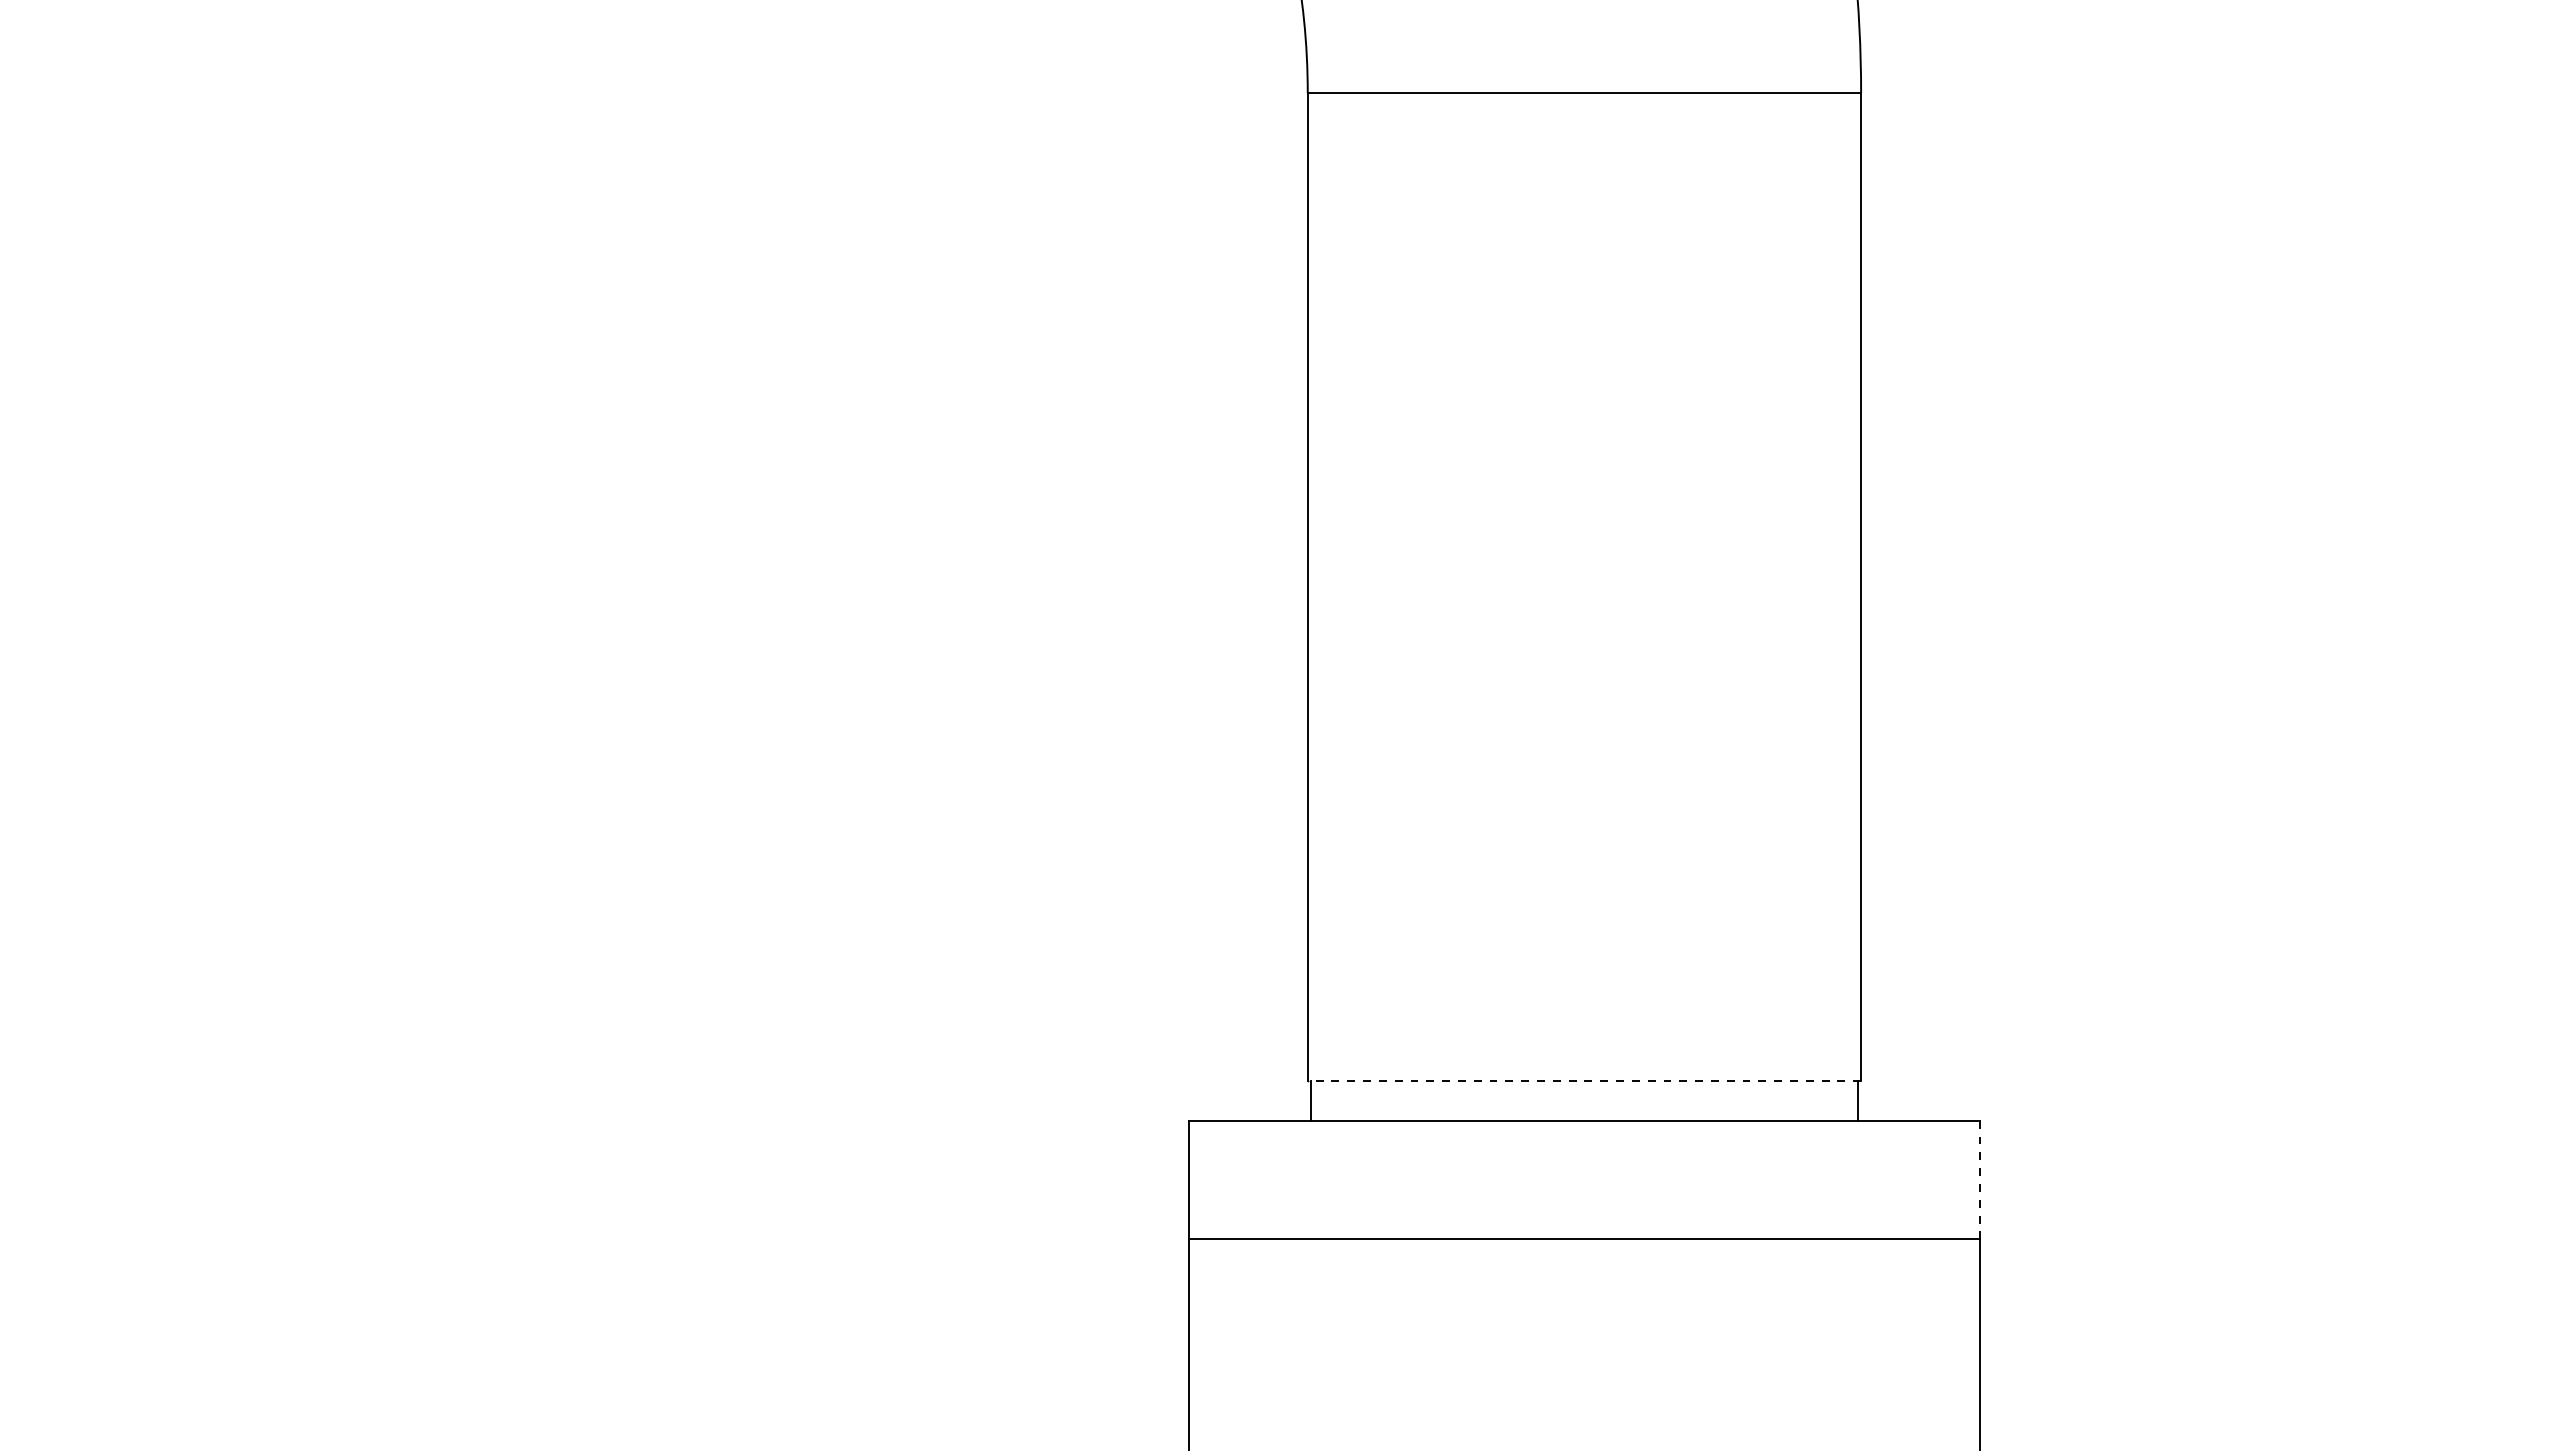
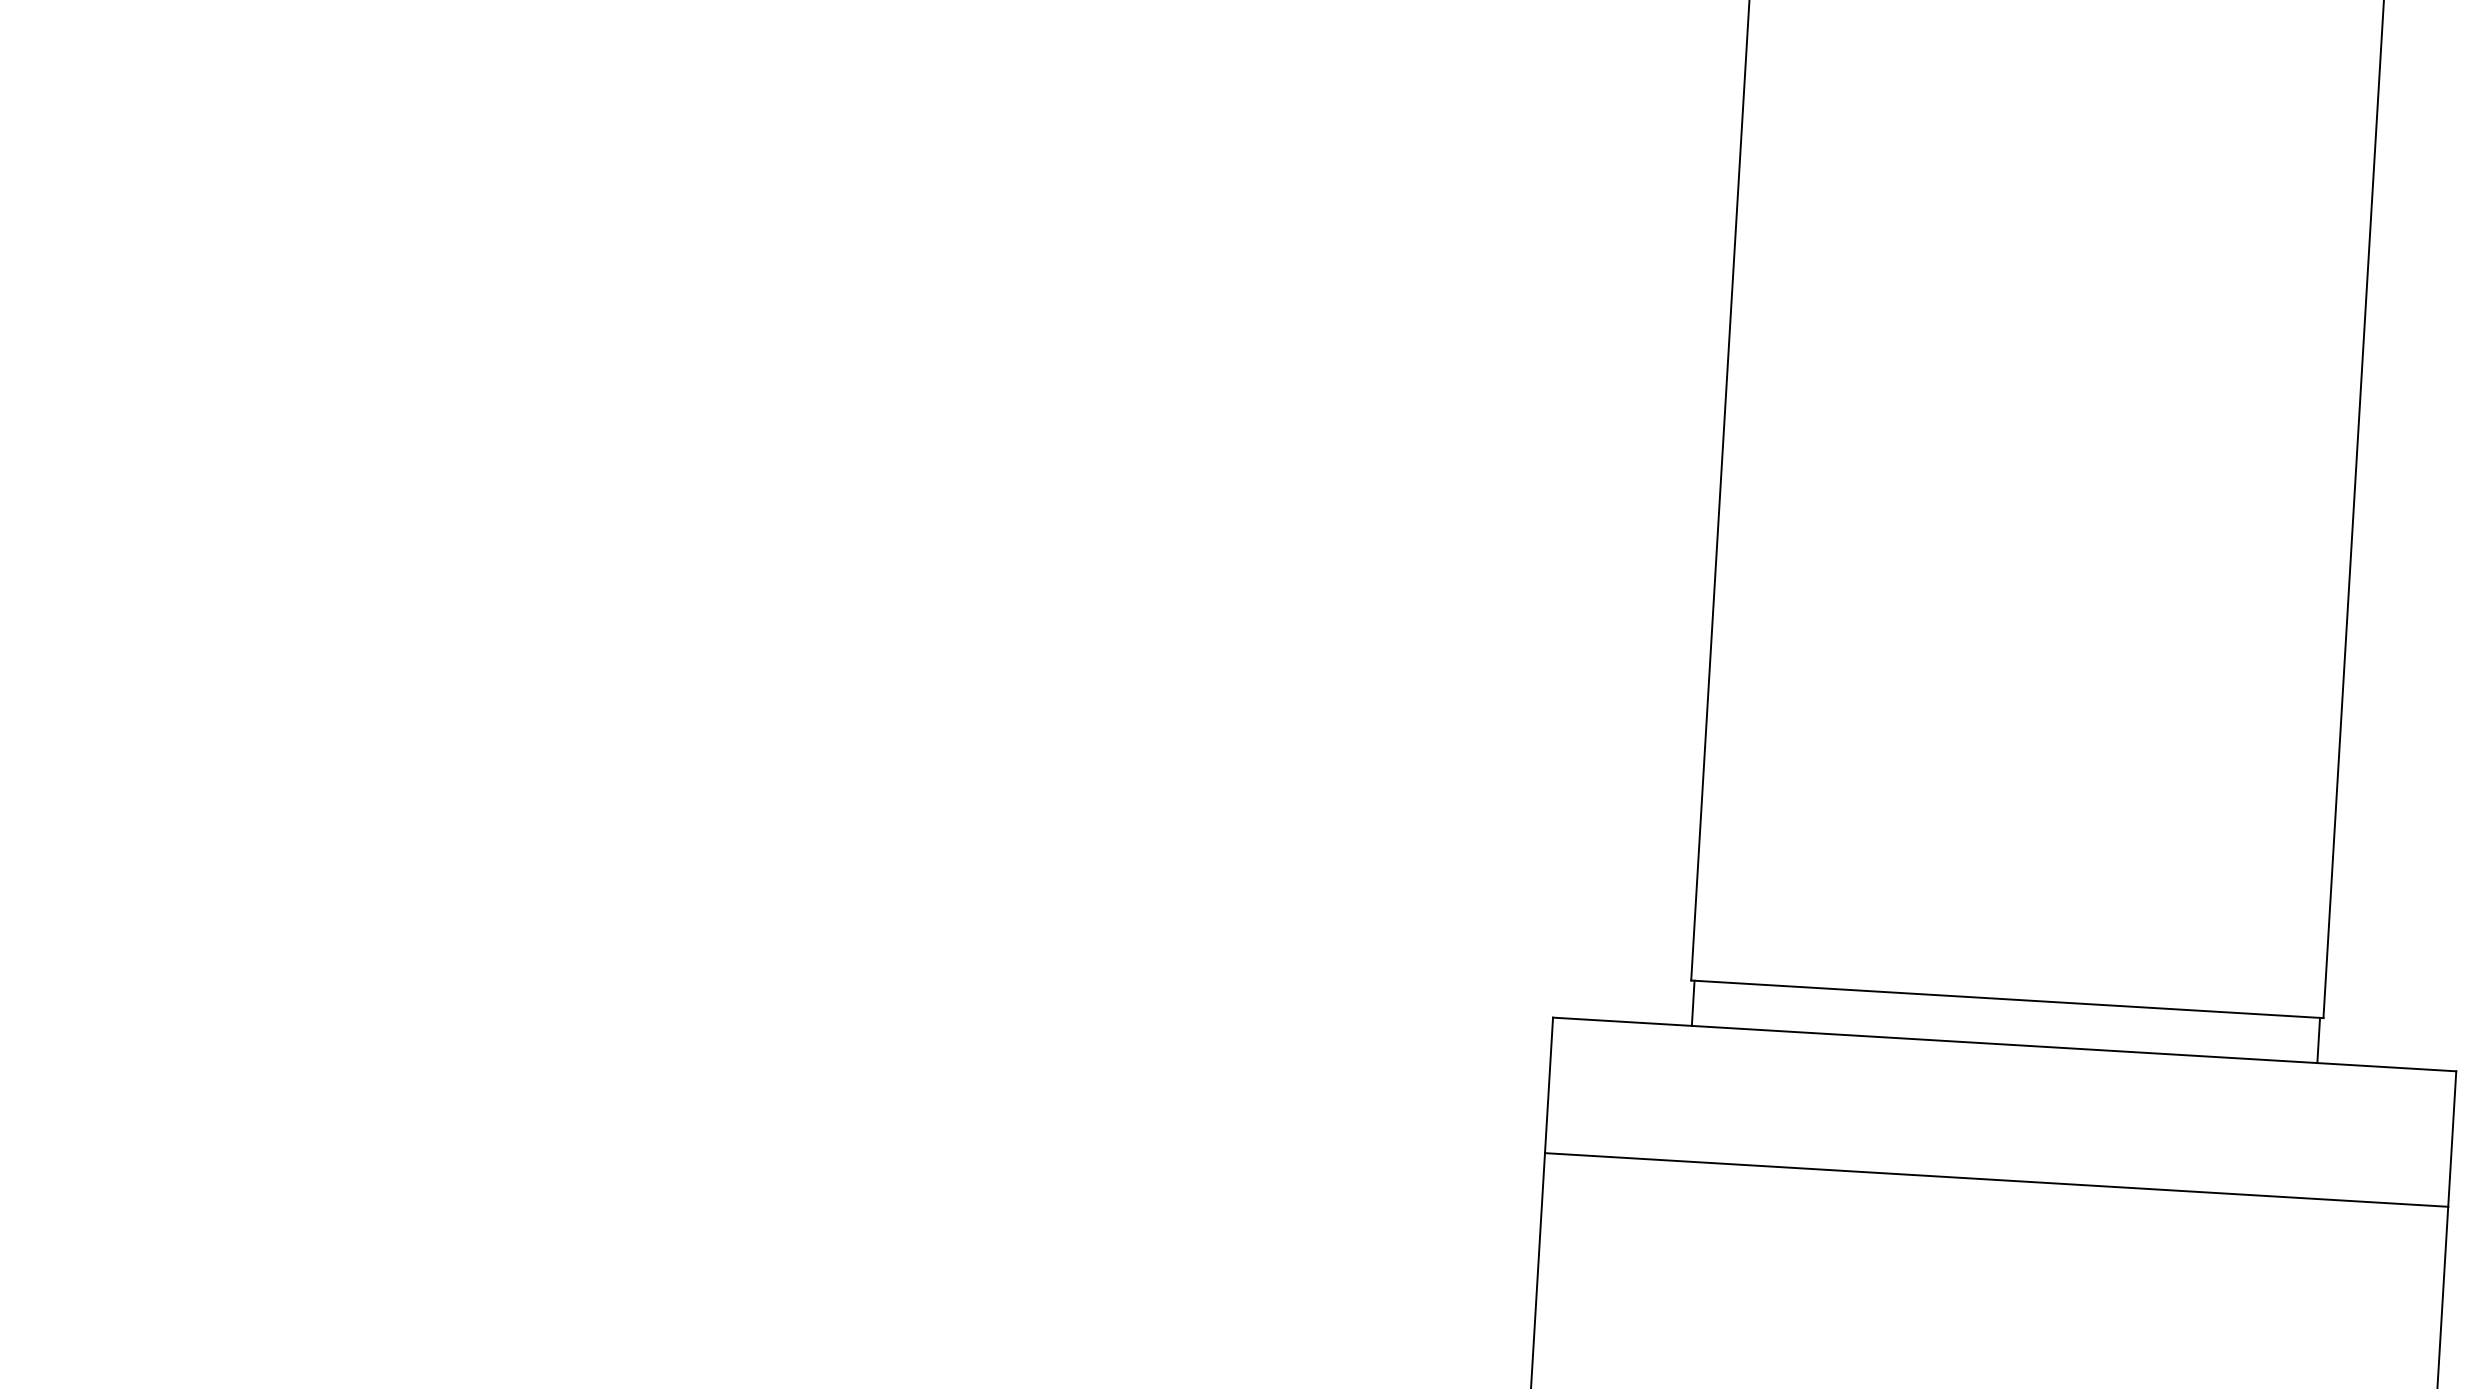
line: (1584, 1081) -> (2007, 999), dashed -> solid
line: (1979, 1179) -> (2452, 1138), dashed -> solid

